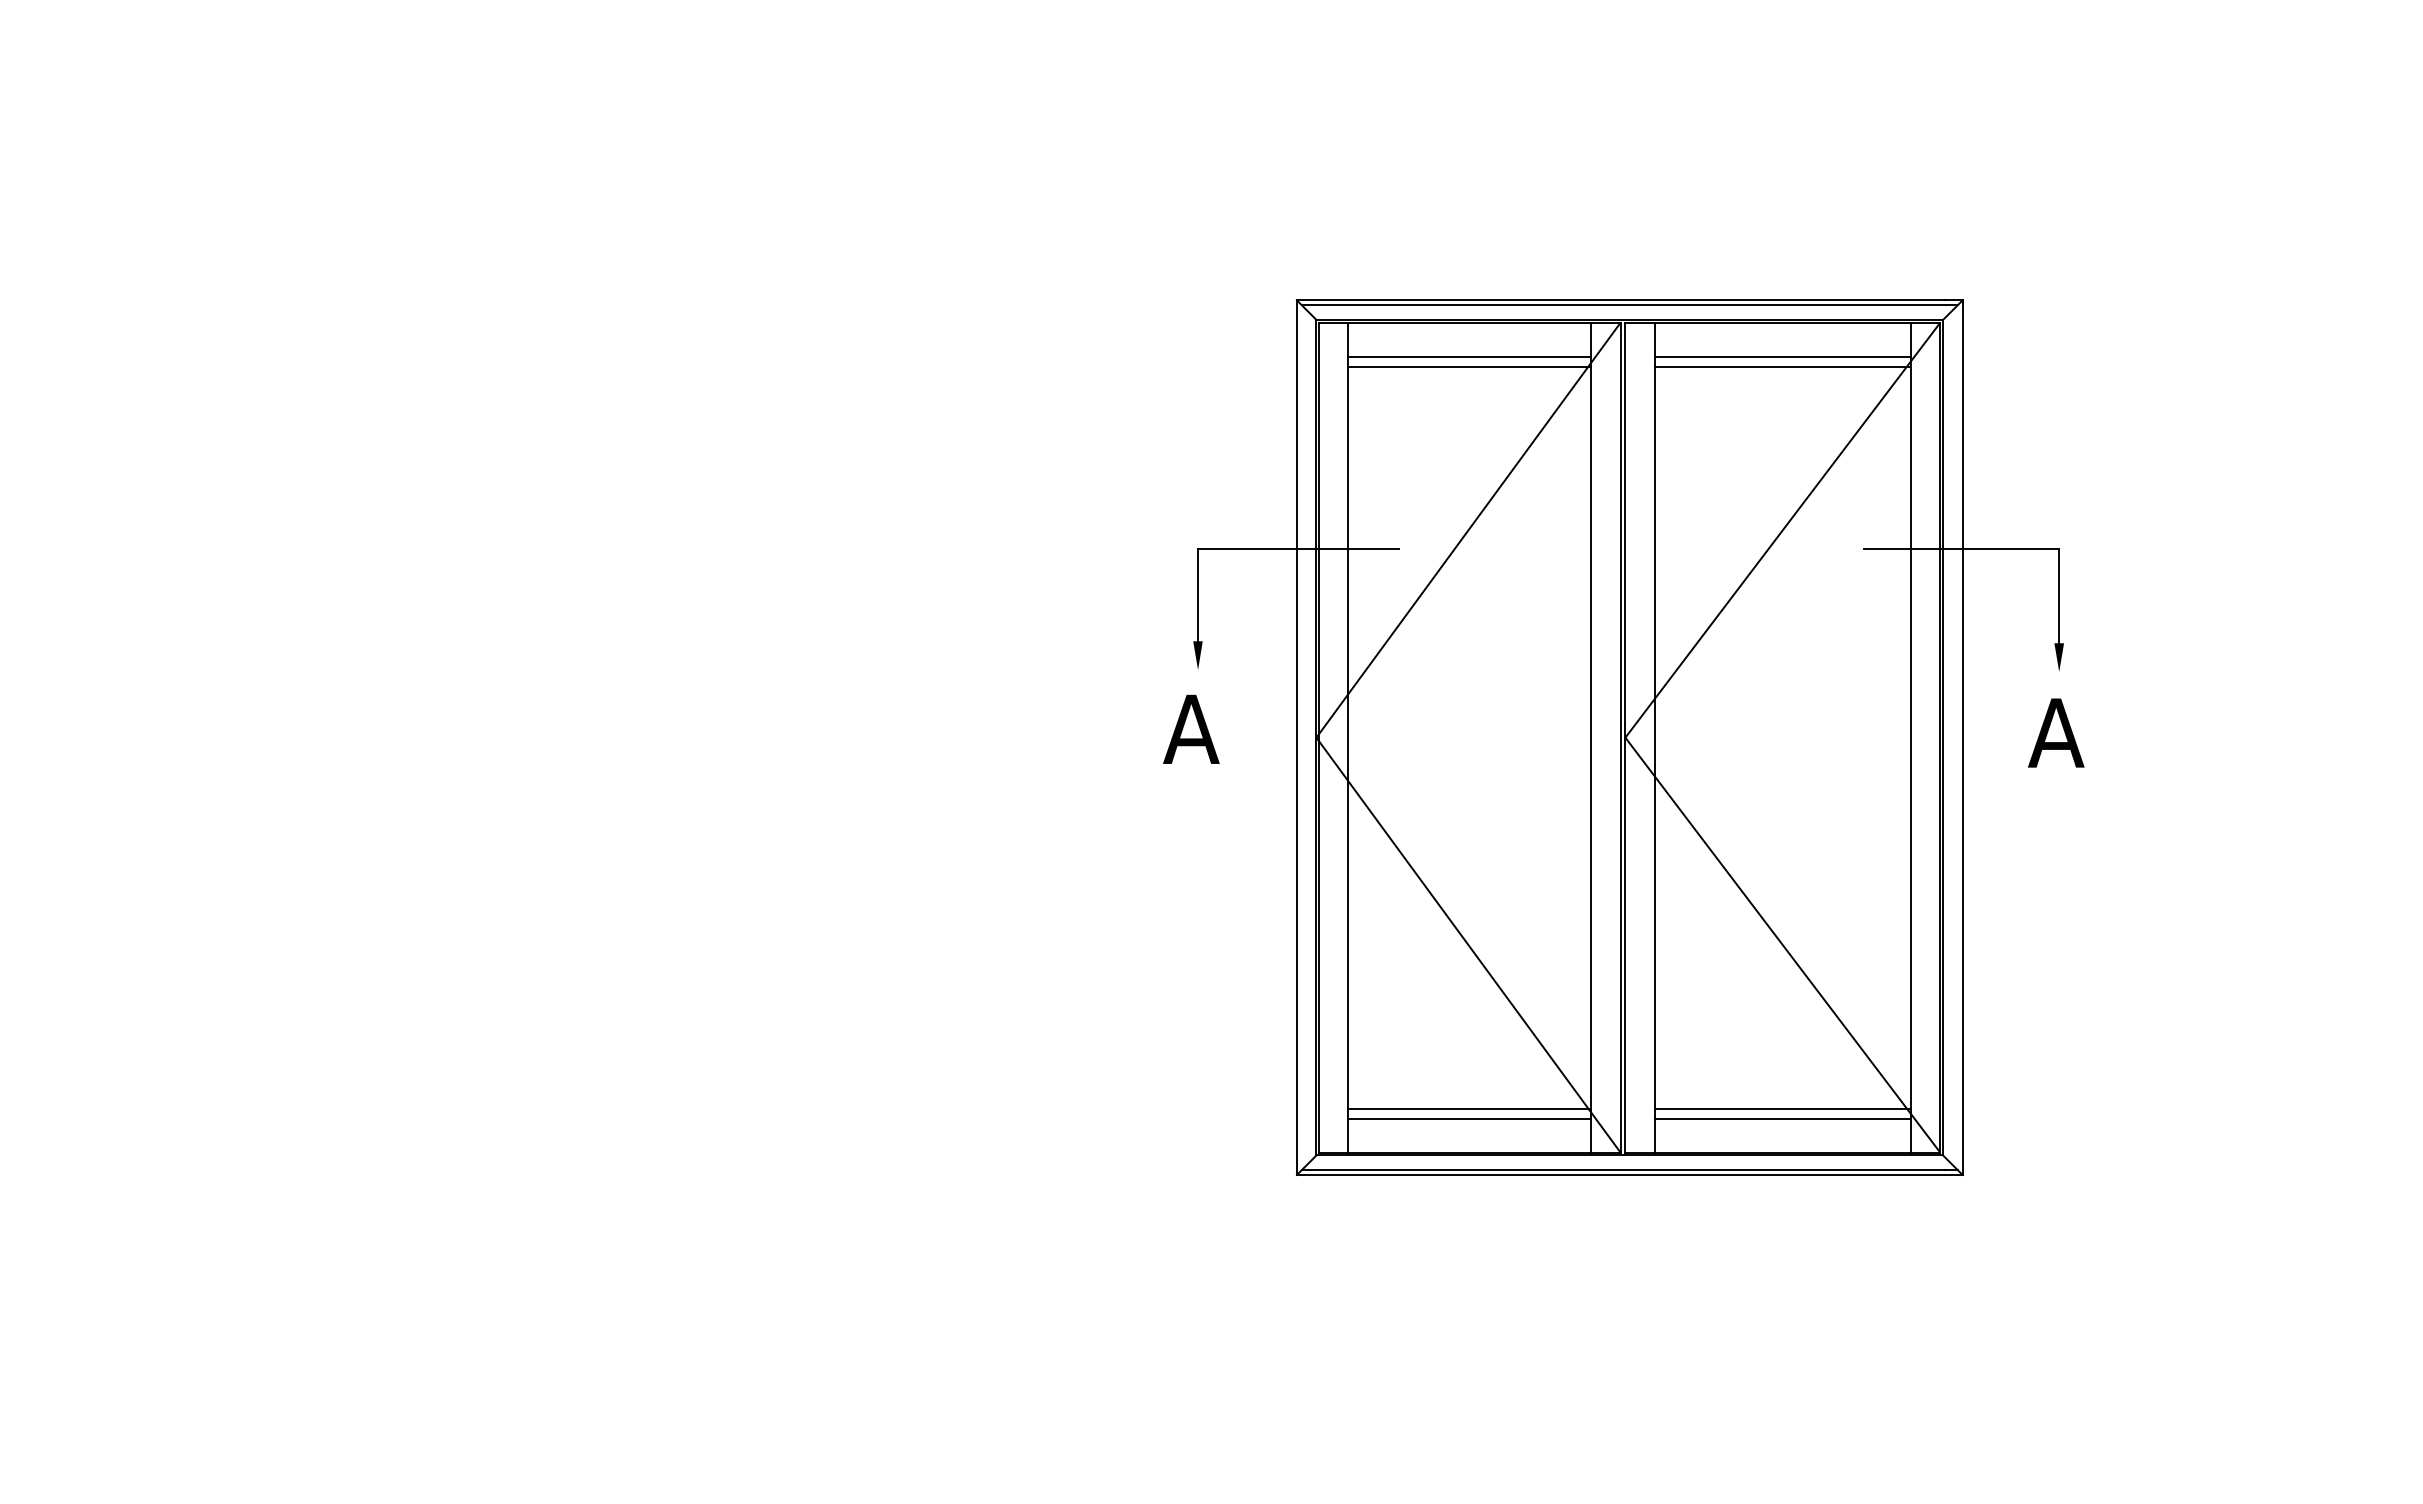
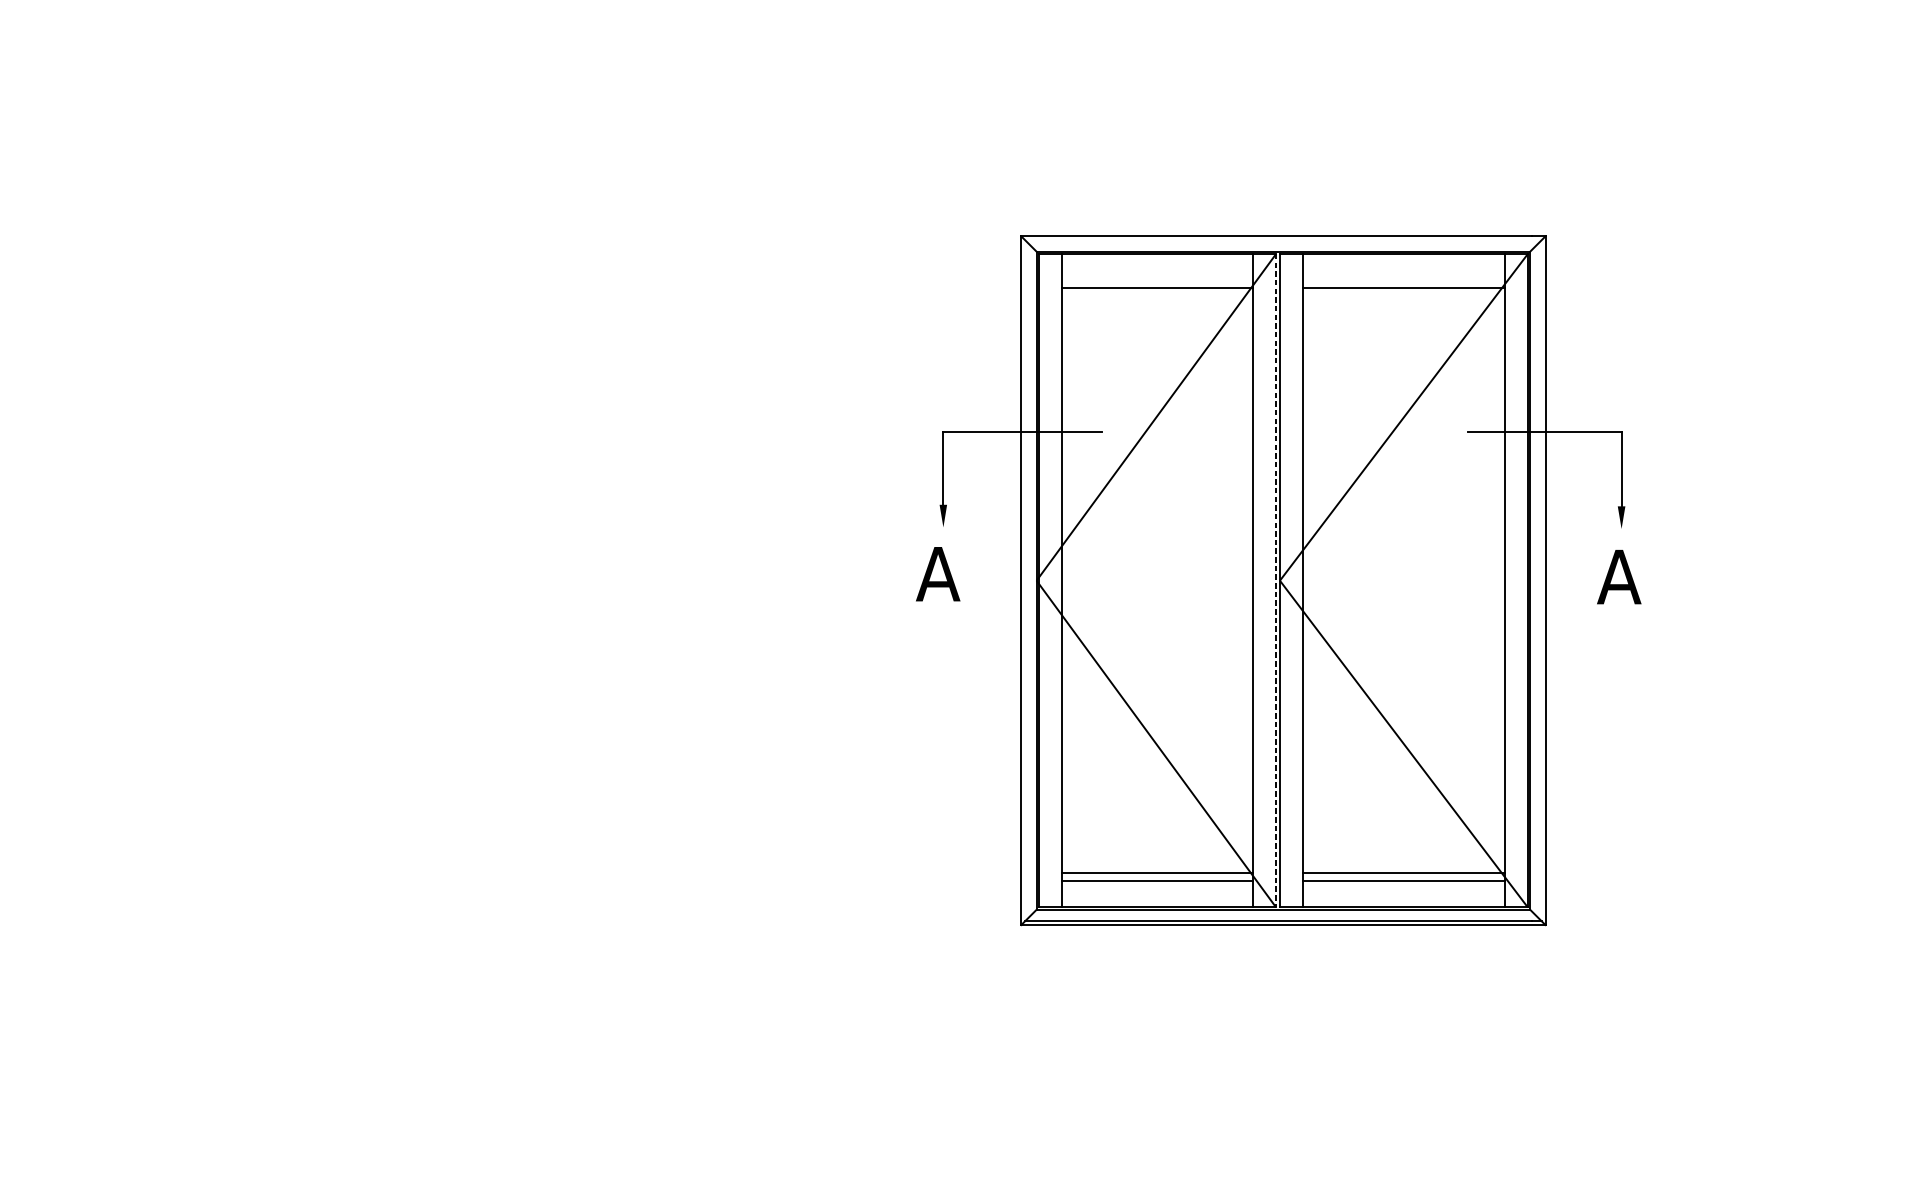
line: (1629, 305) -> (1283, 240), removed
line: (1469, 356) -> (1157, 280), removed
line: (1782, 356) -> (1403, 280), removed
line: (1620, 737) -> (1276, 580), solid -> dashed

